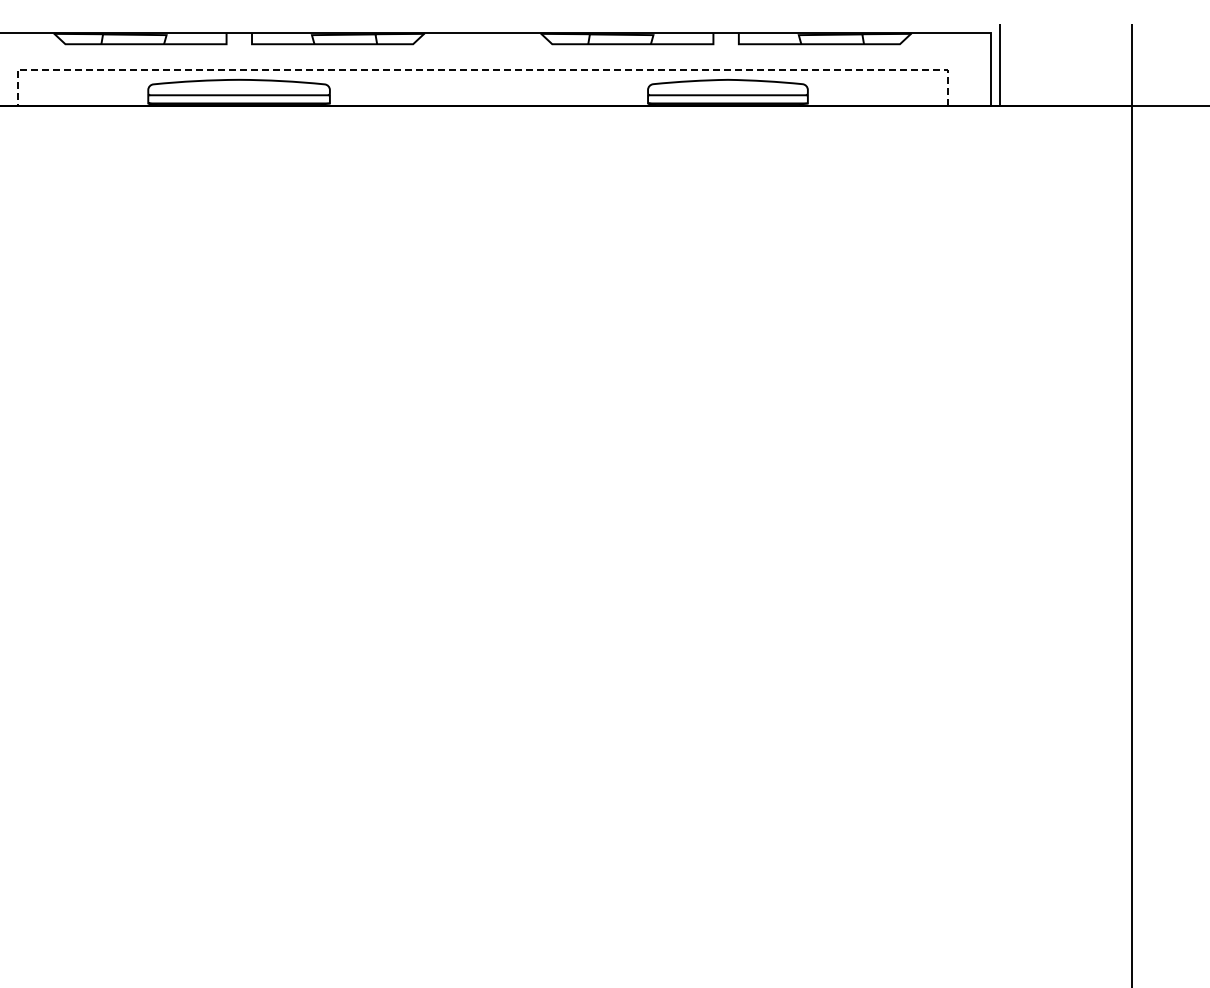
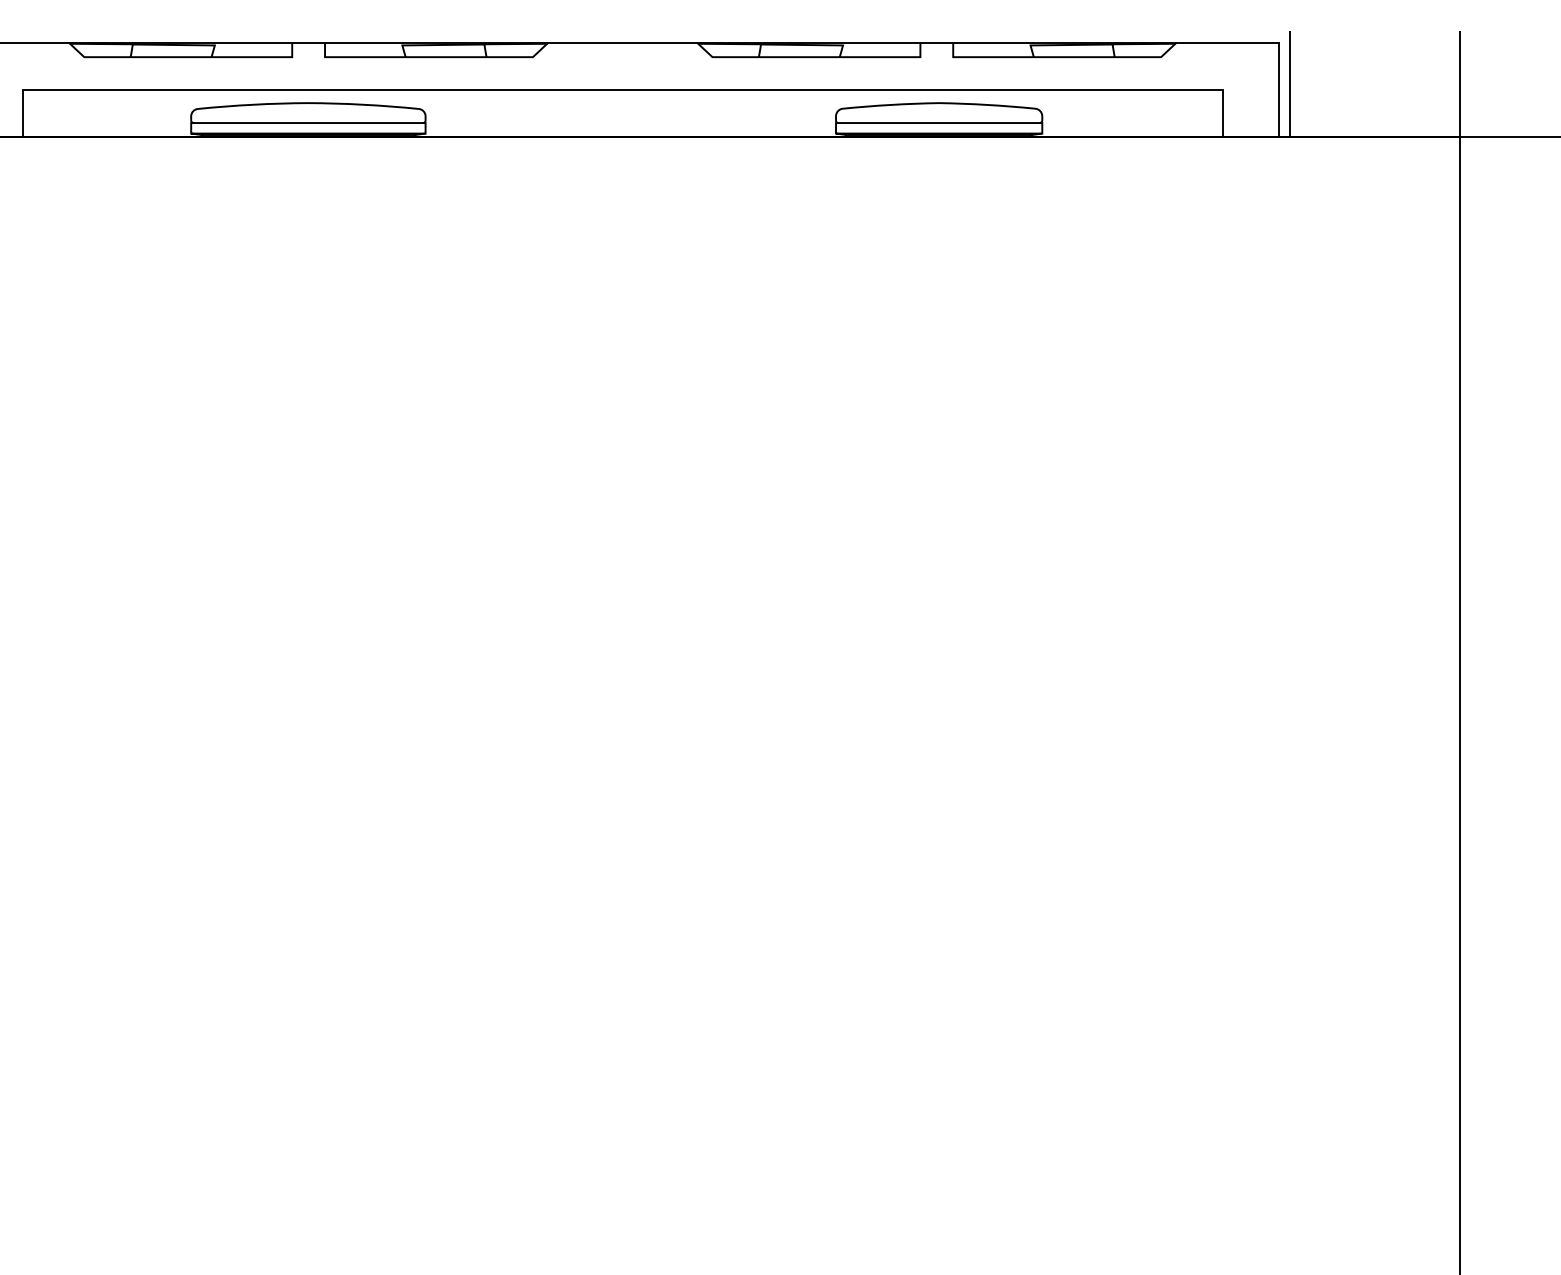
line: (482, 69) -> (622, 89), dashed -> solid

